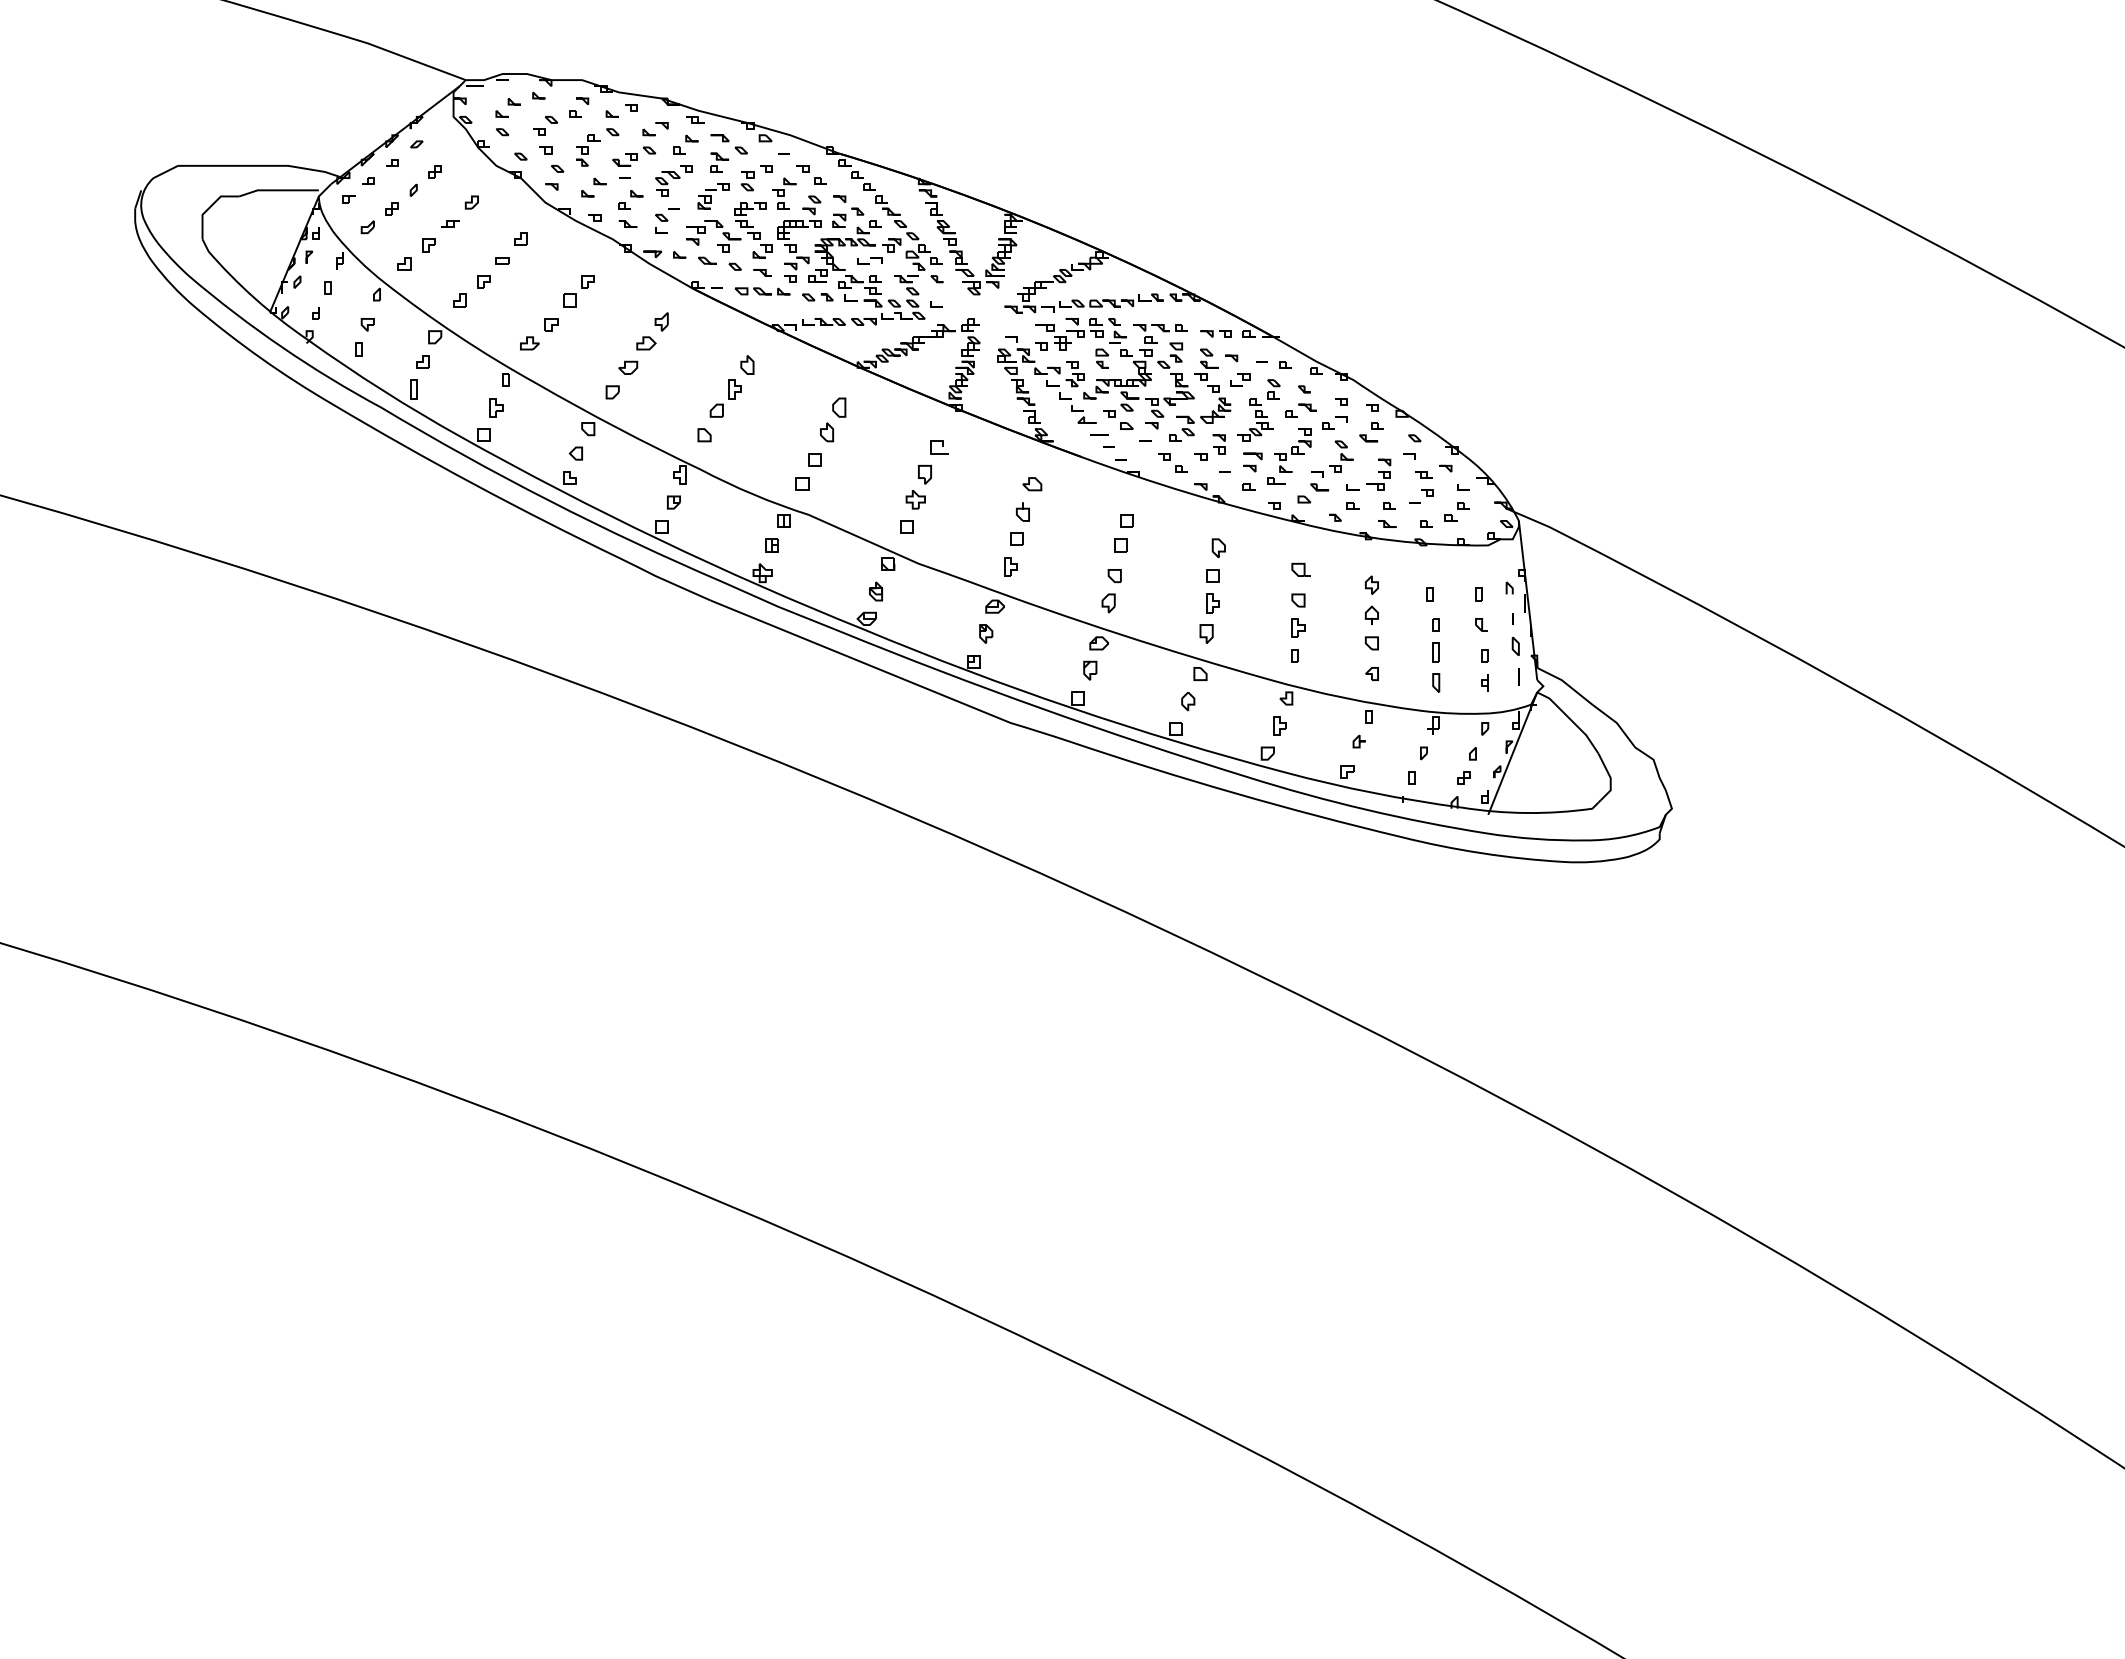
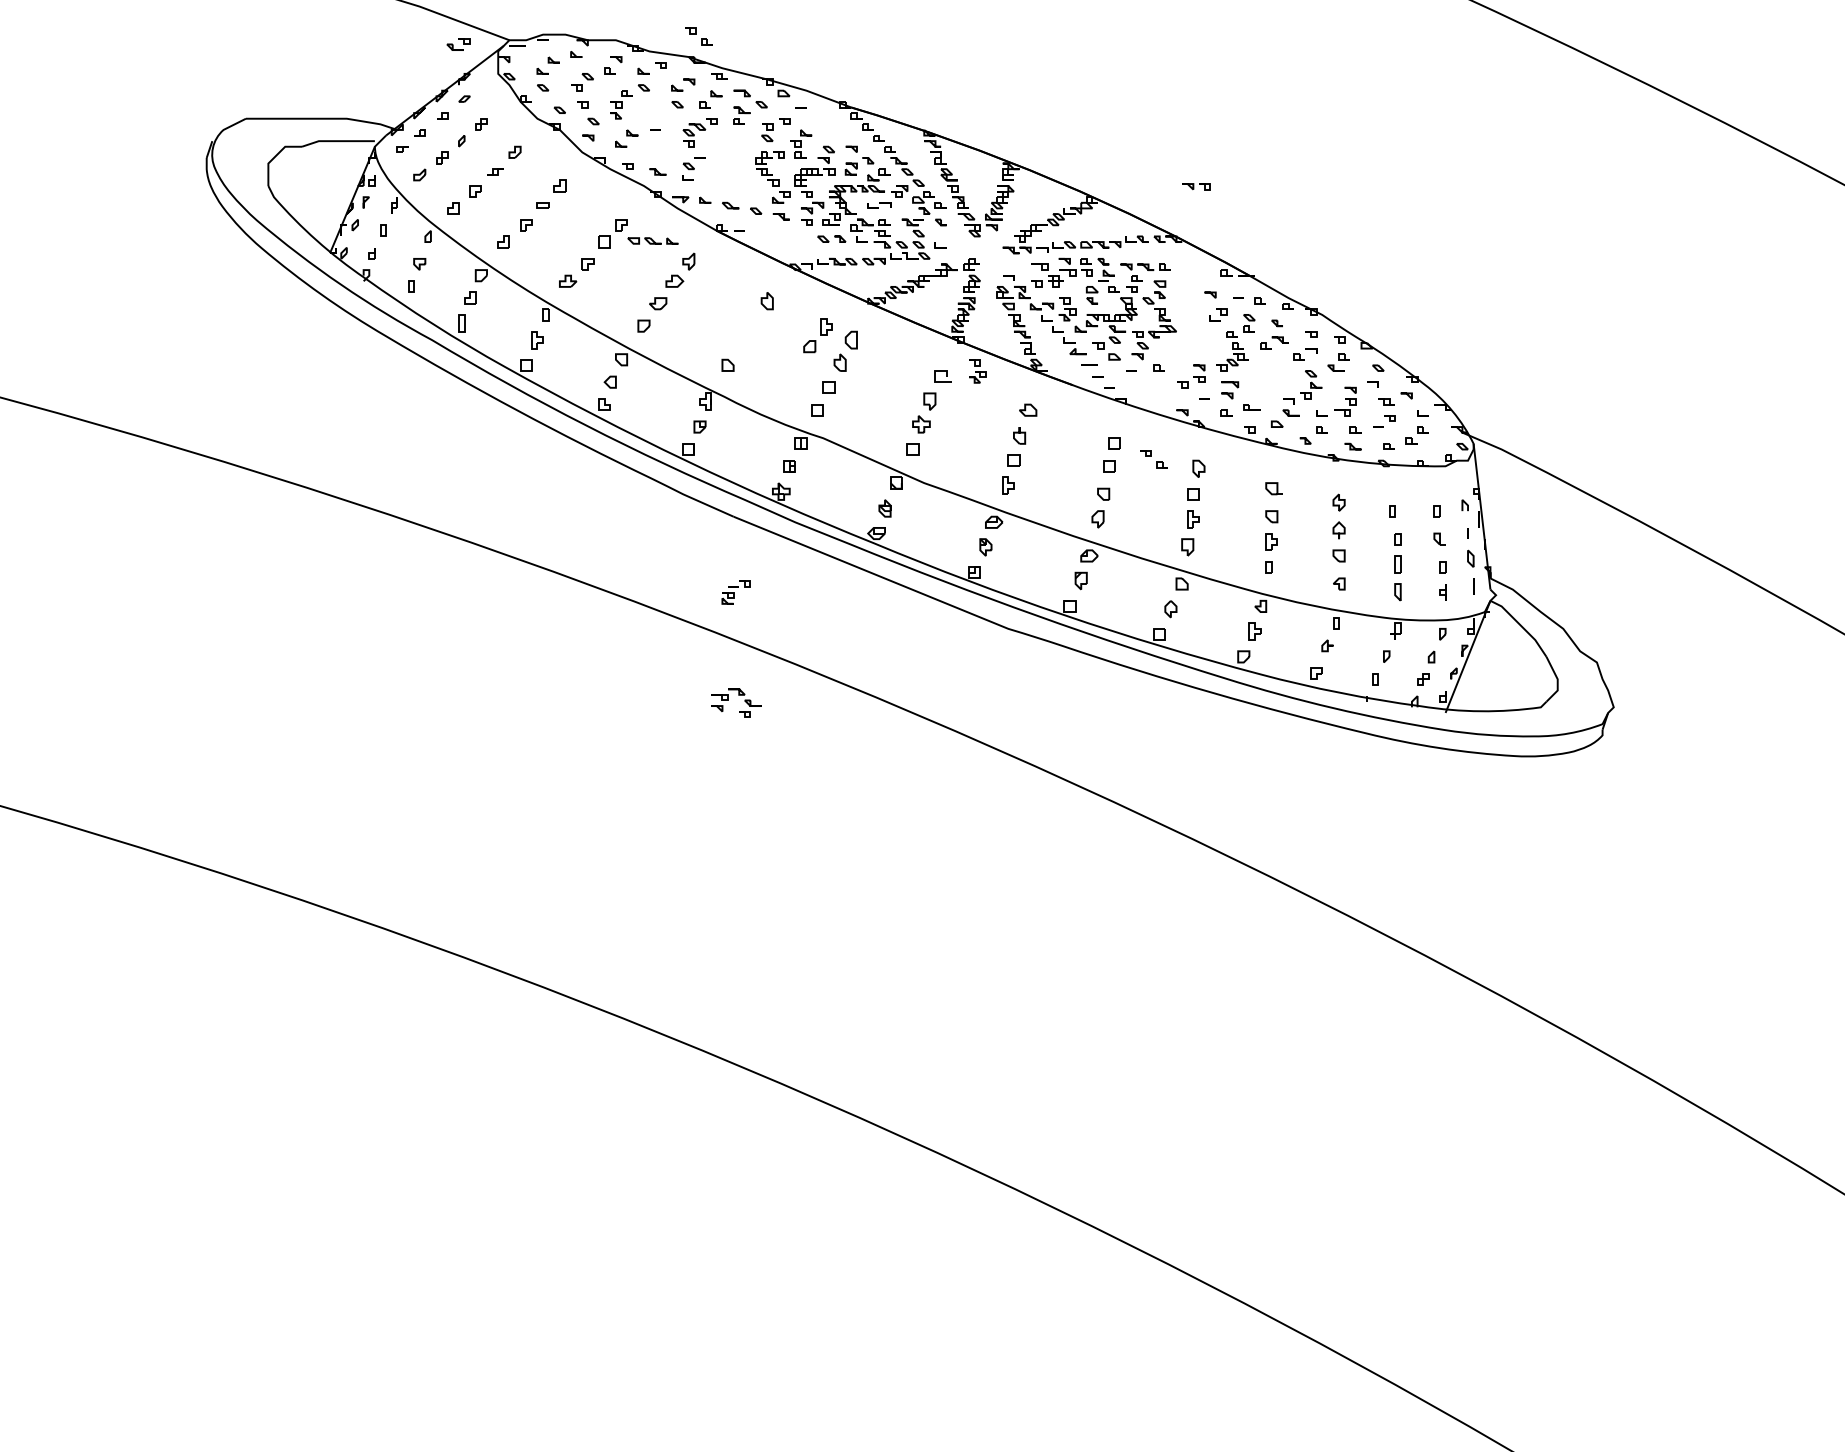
part: (624, 159) -> (457, 44), moved
part: (811, 174) -> (698, 36), moved
part: (713, 196) -> (736, 592), moved
part: (630, 199) -> (660, 149), removed
part: (705, 233) -> (728, 700), moved
part: (762, 291) -> (652, 241), moved
part: (1215, 333) -> (1195, 186), moved
part: (1207, 386) -> (1188, 320), removed
part: (725, 398) -> (817, 335), moved
part: (976, 442) -> (977, 372), added
part: (1292, 450) -> (1266, 379), removed
part: (1172, 462) -> (1153, 459), moved

